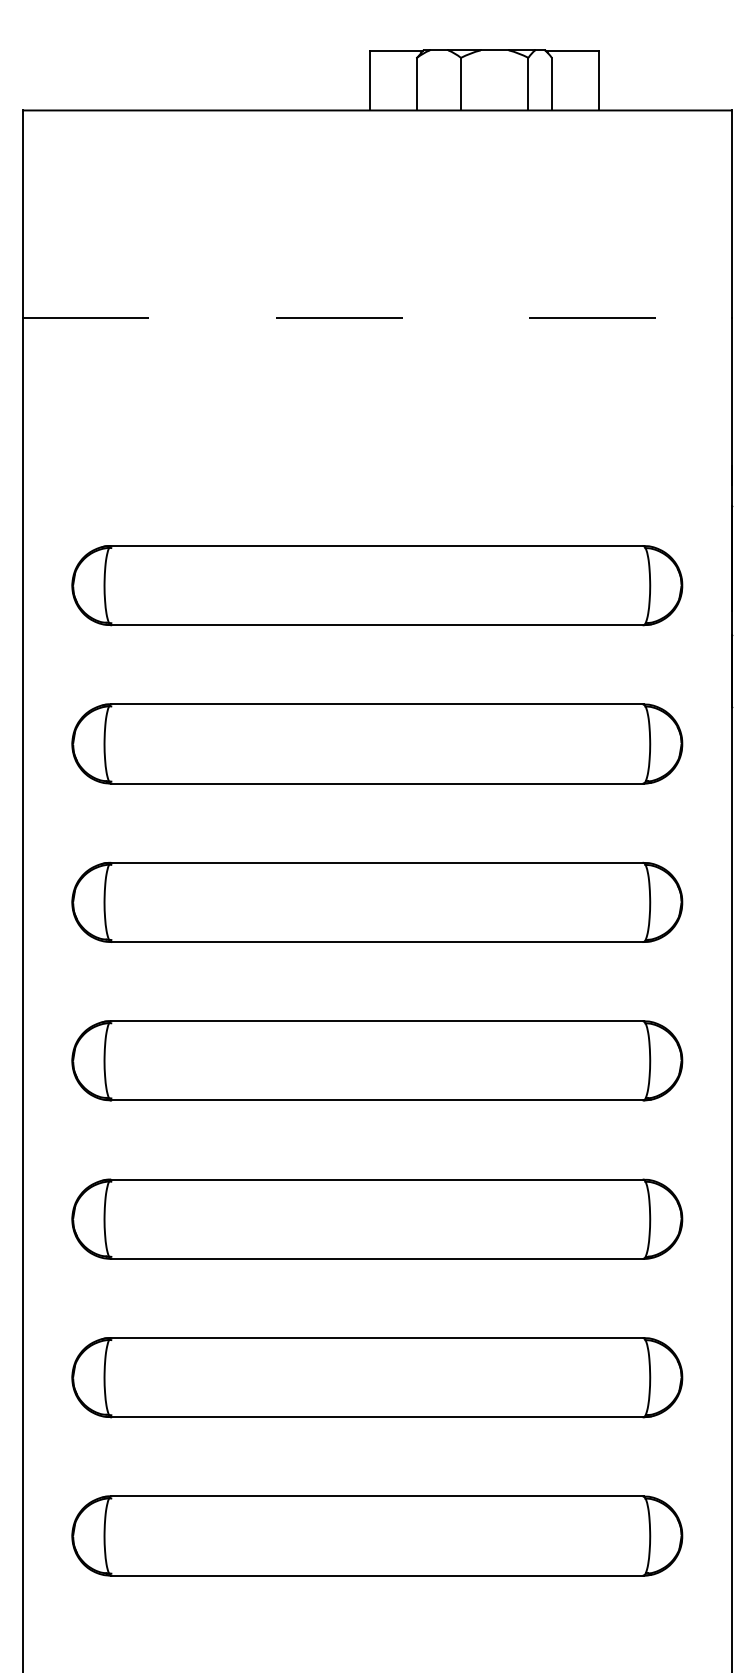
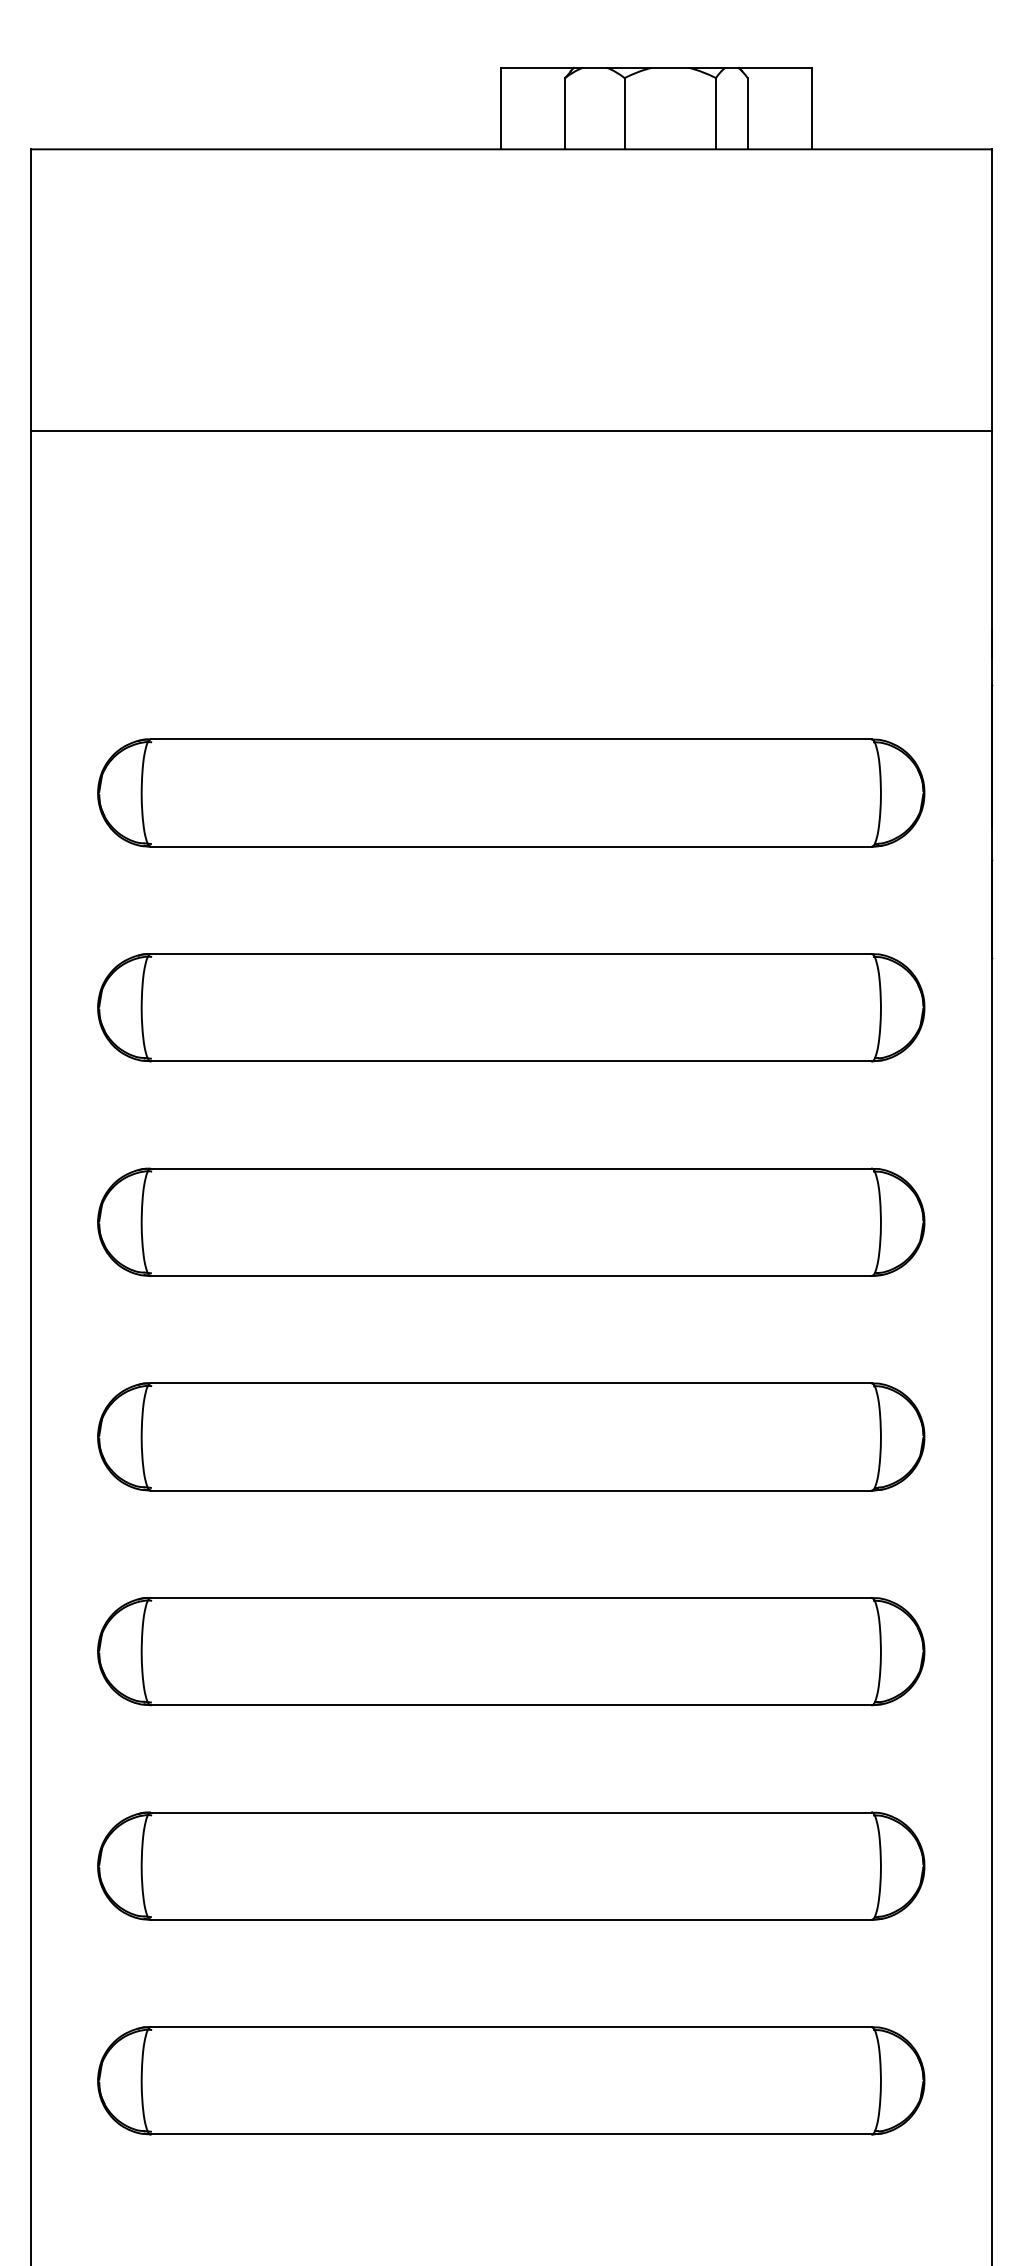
line: (377, 317) -> (511, 430), dashed -> solid

